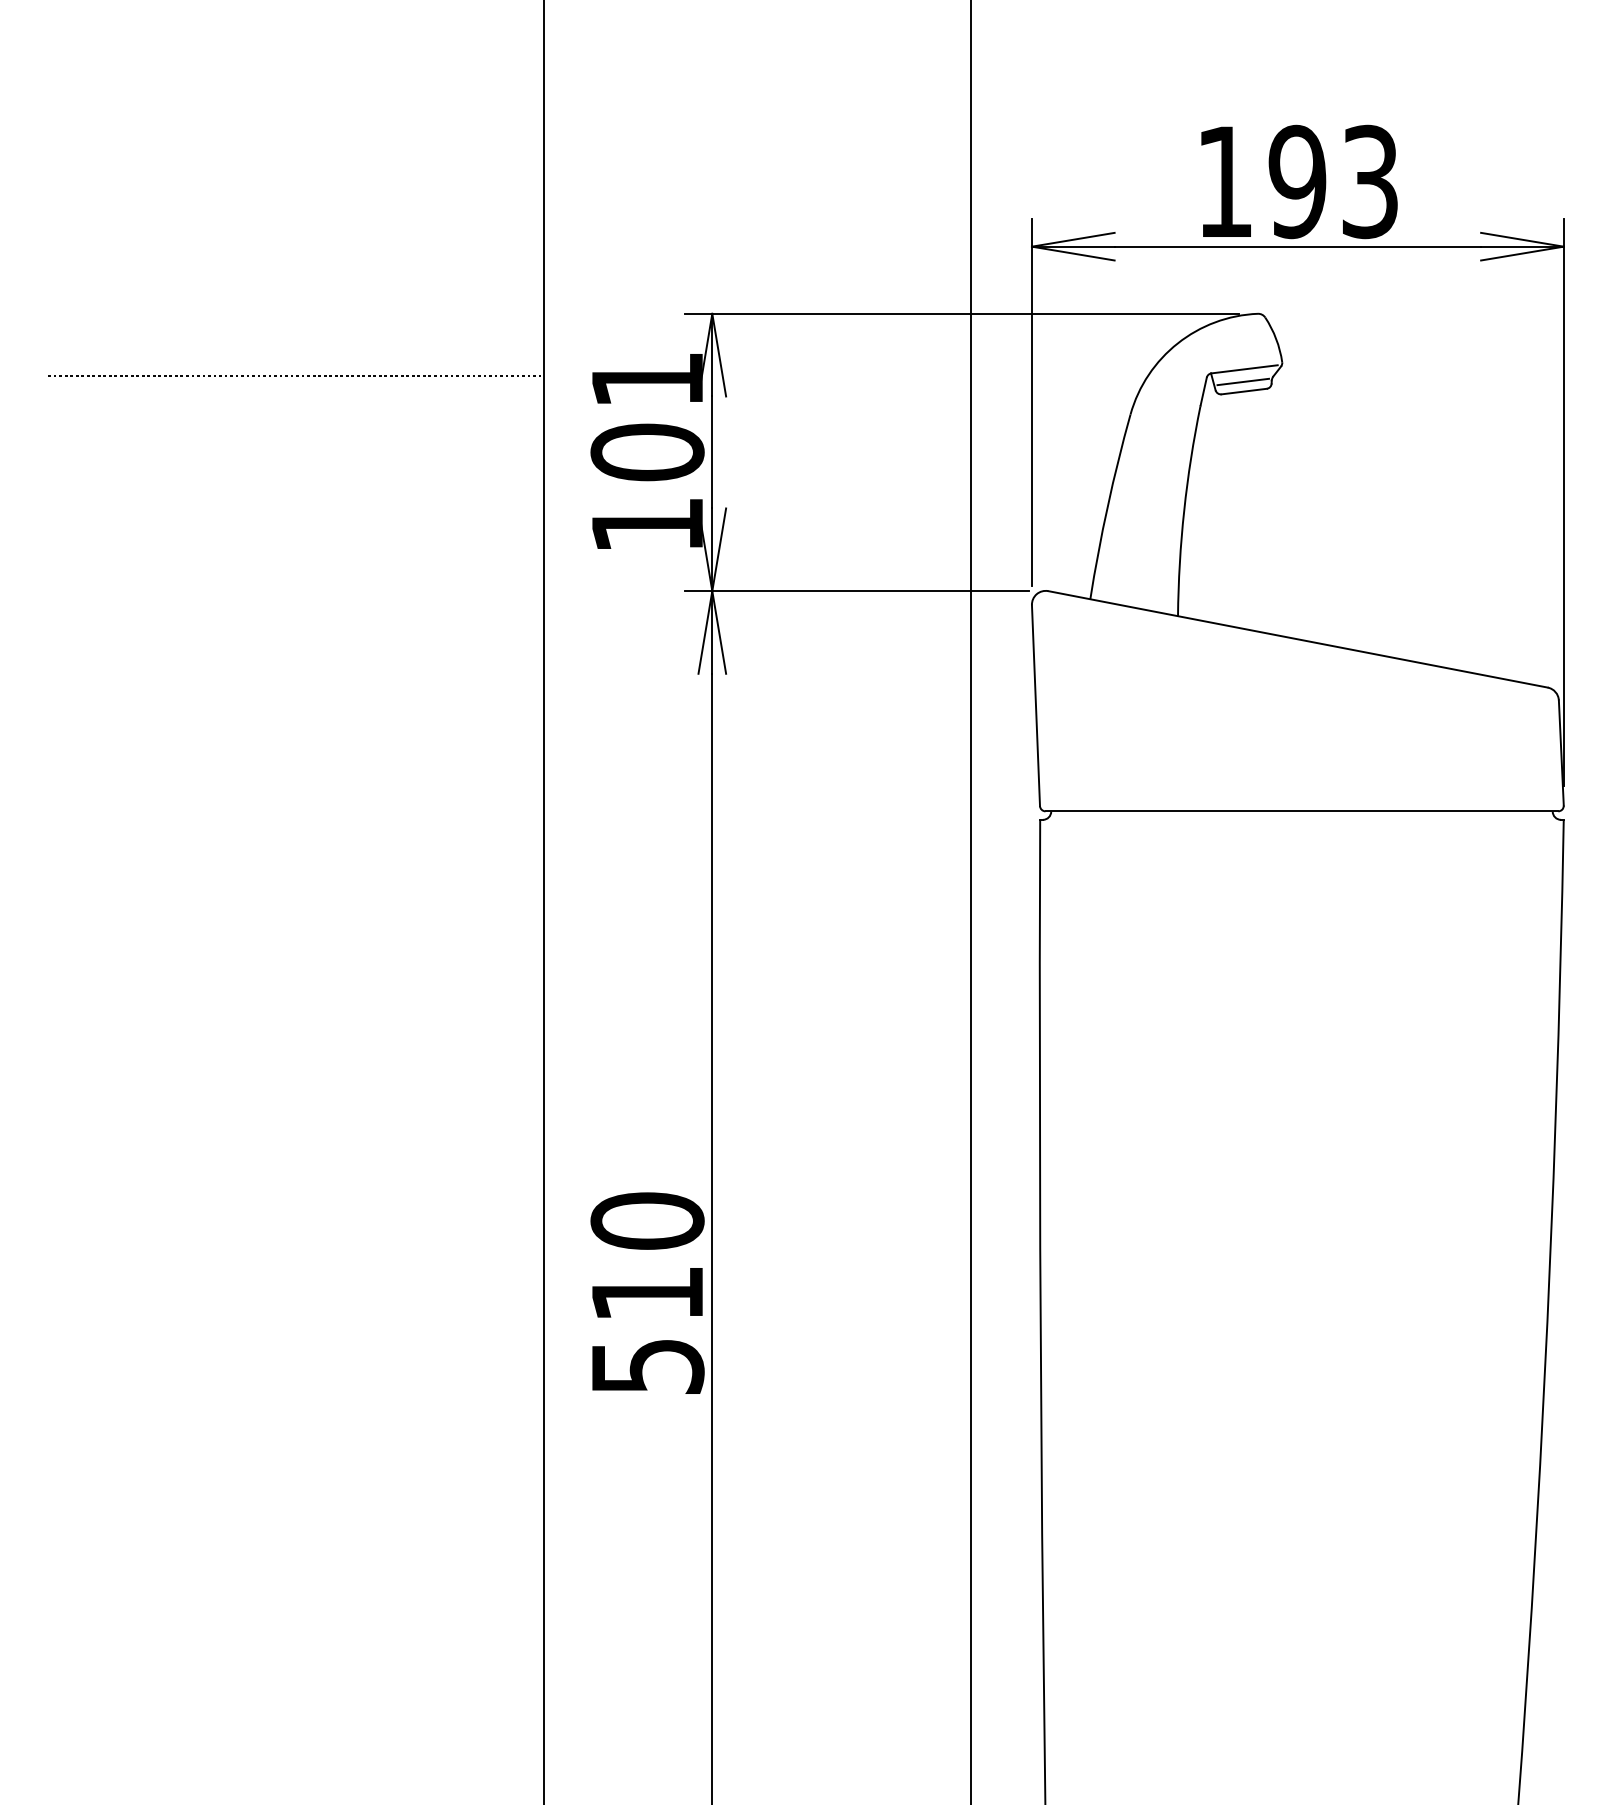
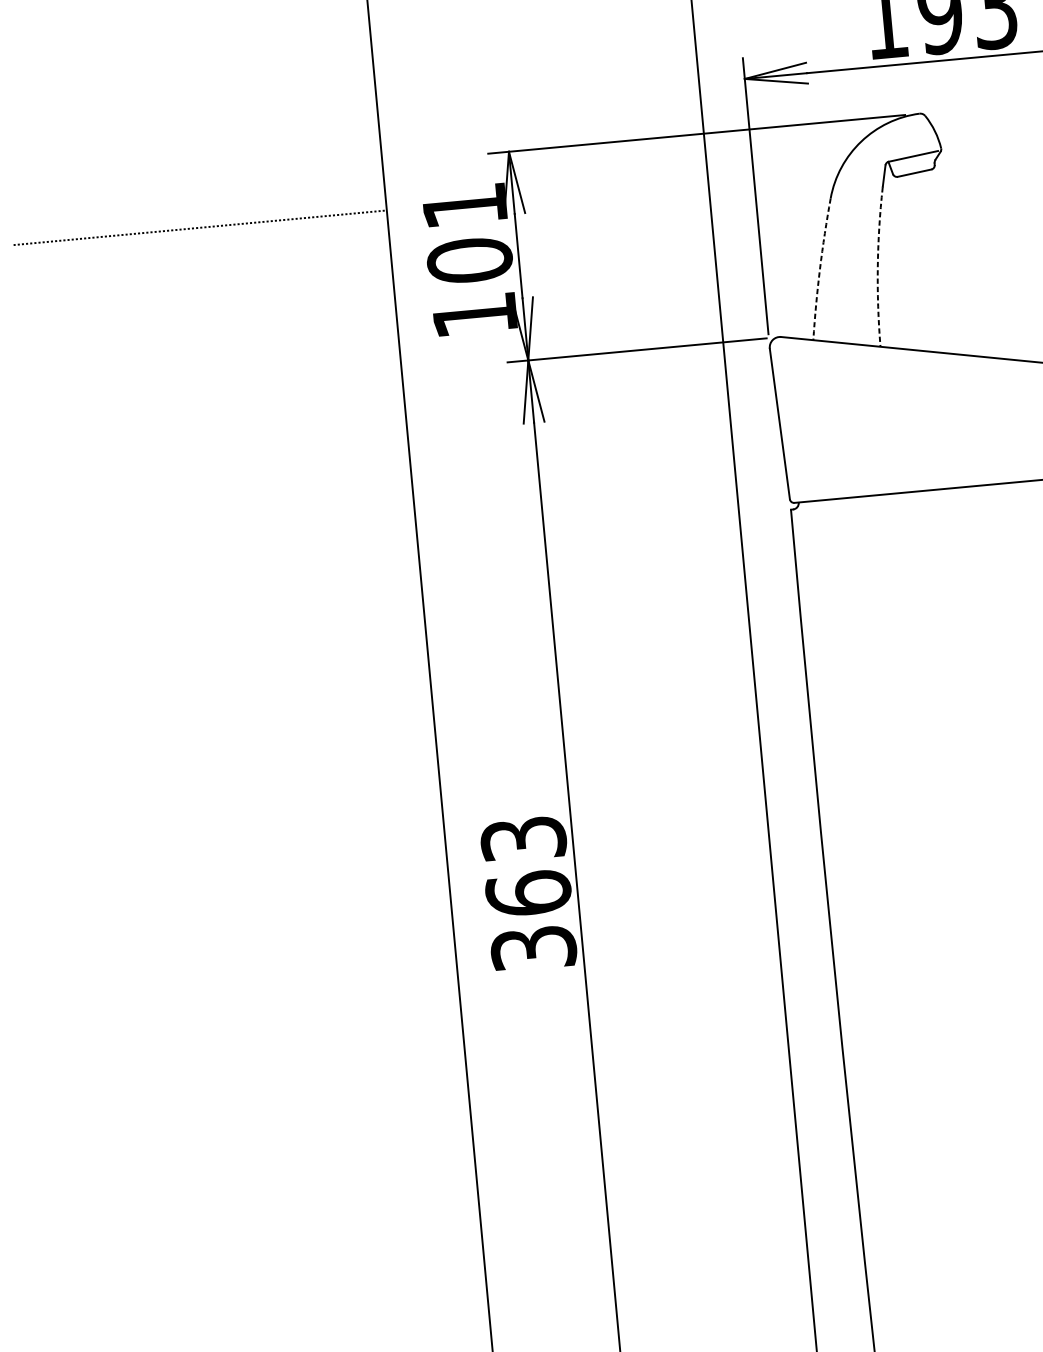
line: (1243, 381) -> (913, 165), removed
arc: (1107, 506) -> (819, 269), solid -> dashed
arc: (1184, 510) -> (878, 266), solid -> dashed
text: (647, 1293) -> (528, 893), 510 -> 363

